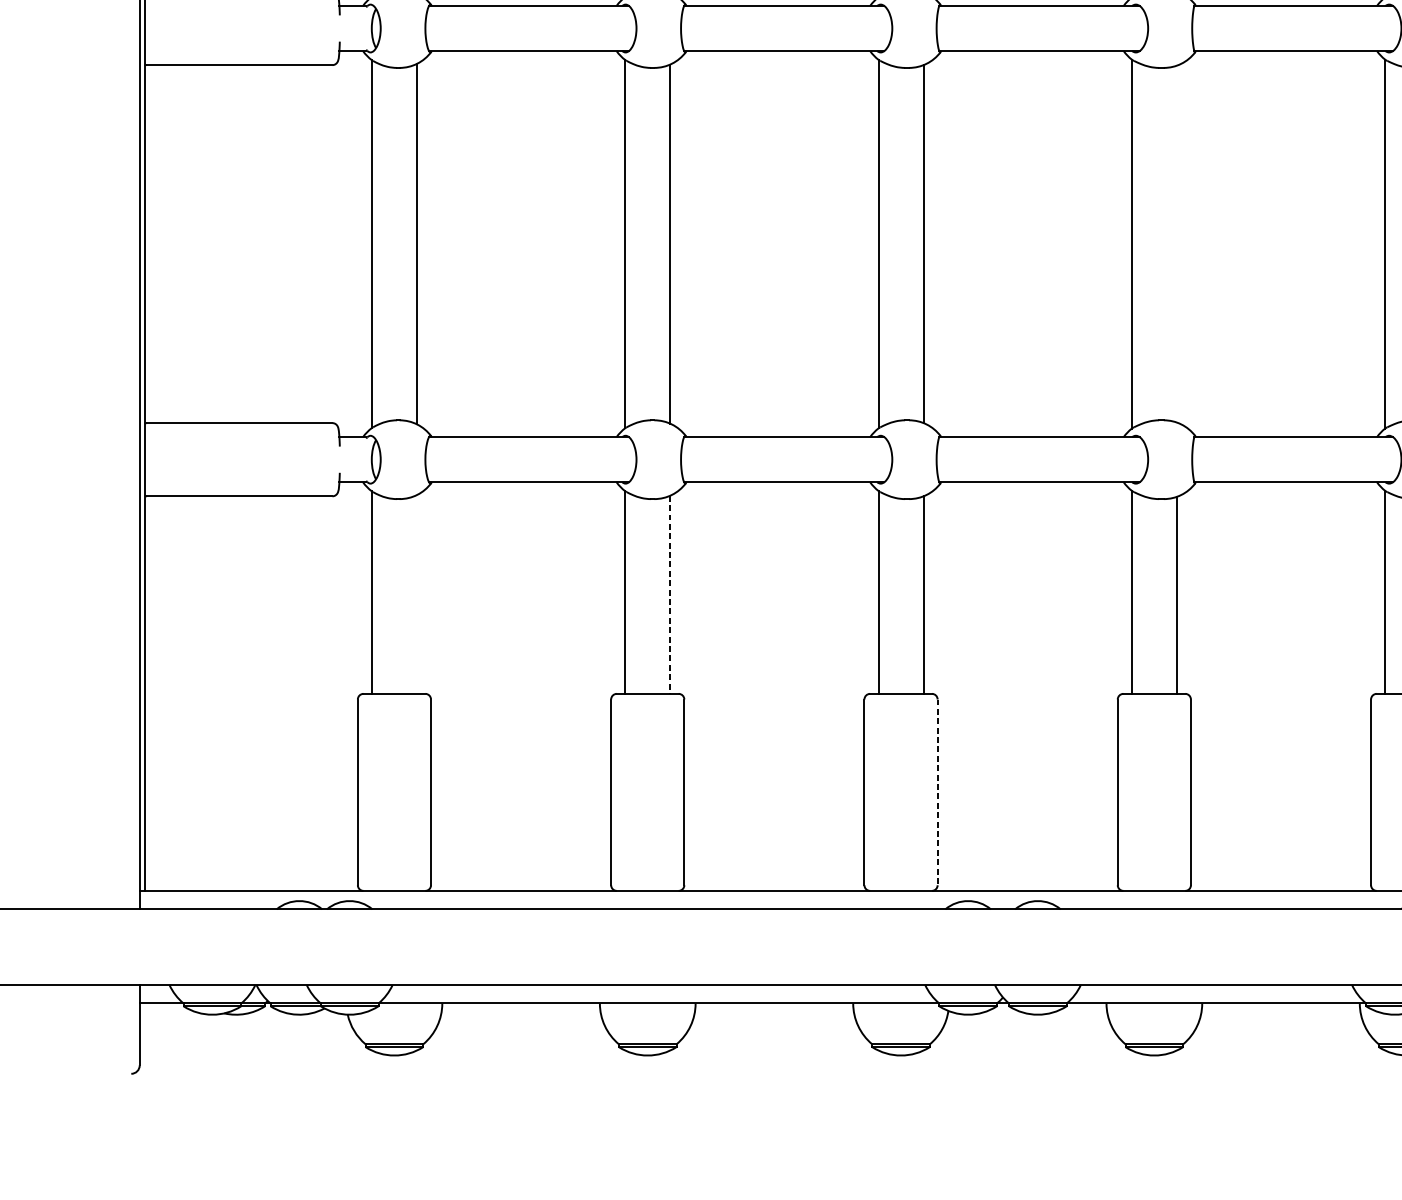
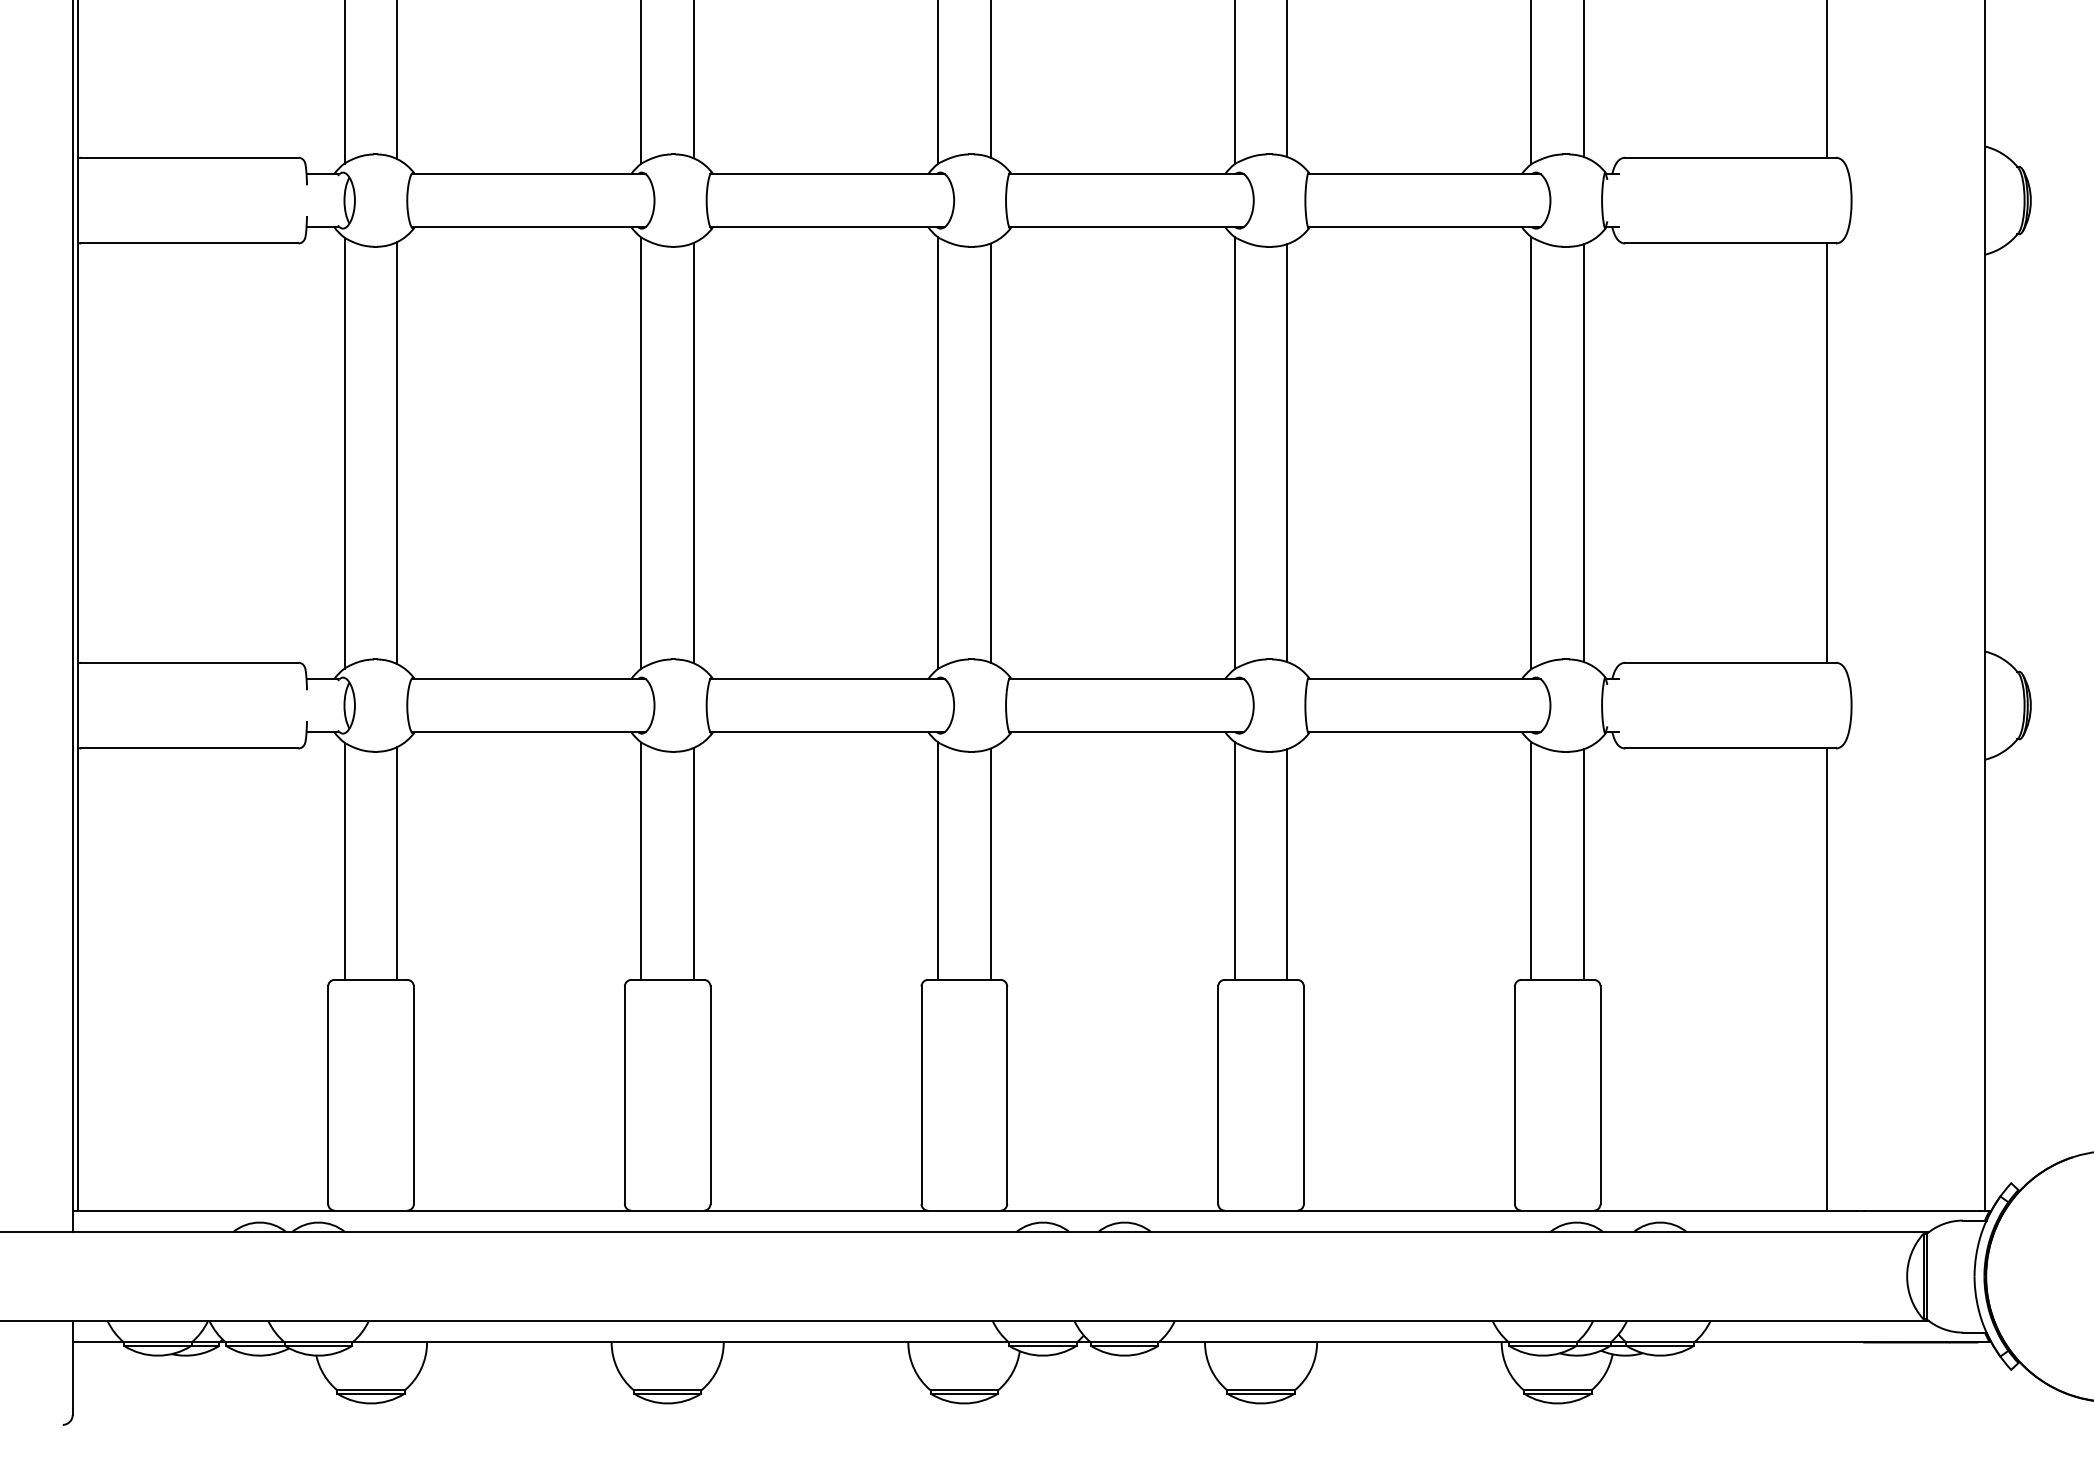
line: (1176, 244) -> (1287, 453), added
line: (417, 594) -> (397, 863), added
line: (670, 595) -> (694, 864), dashed -> solid
line: (937, 792) -> (1007, 1095), dashed -> solid

